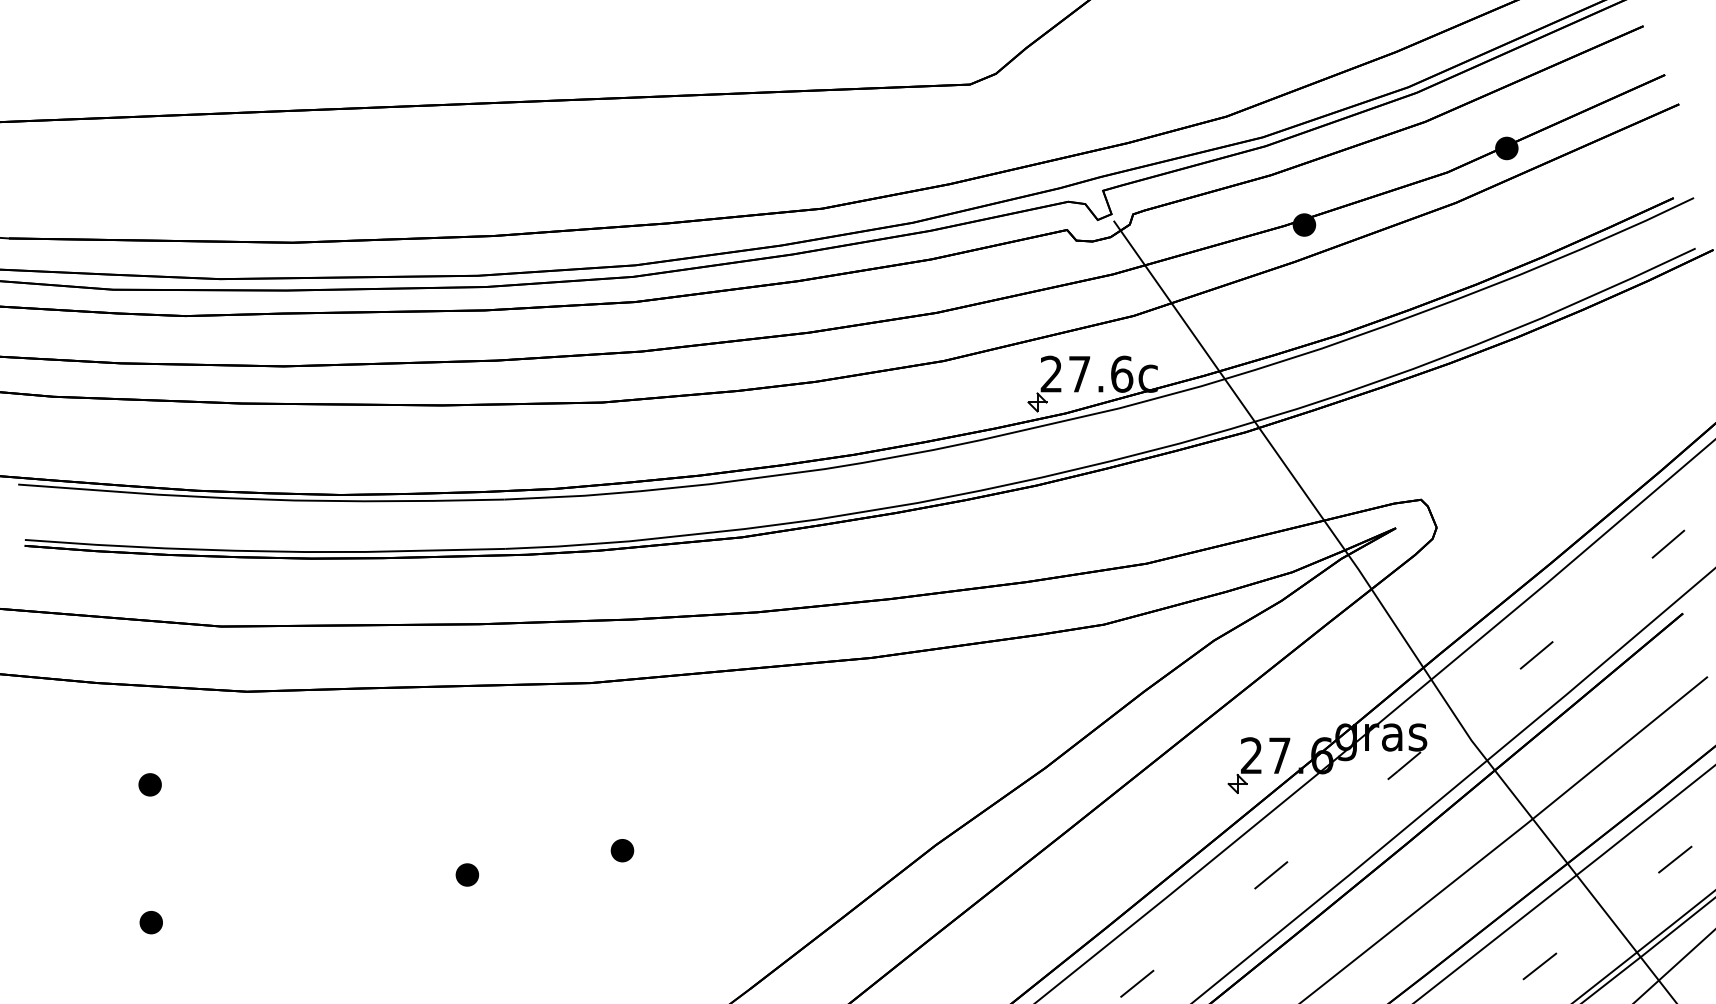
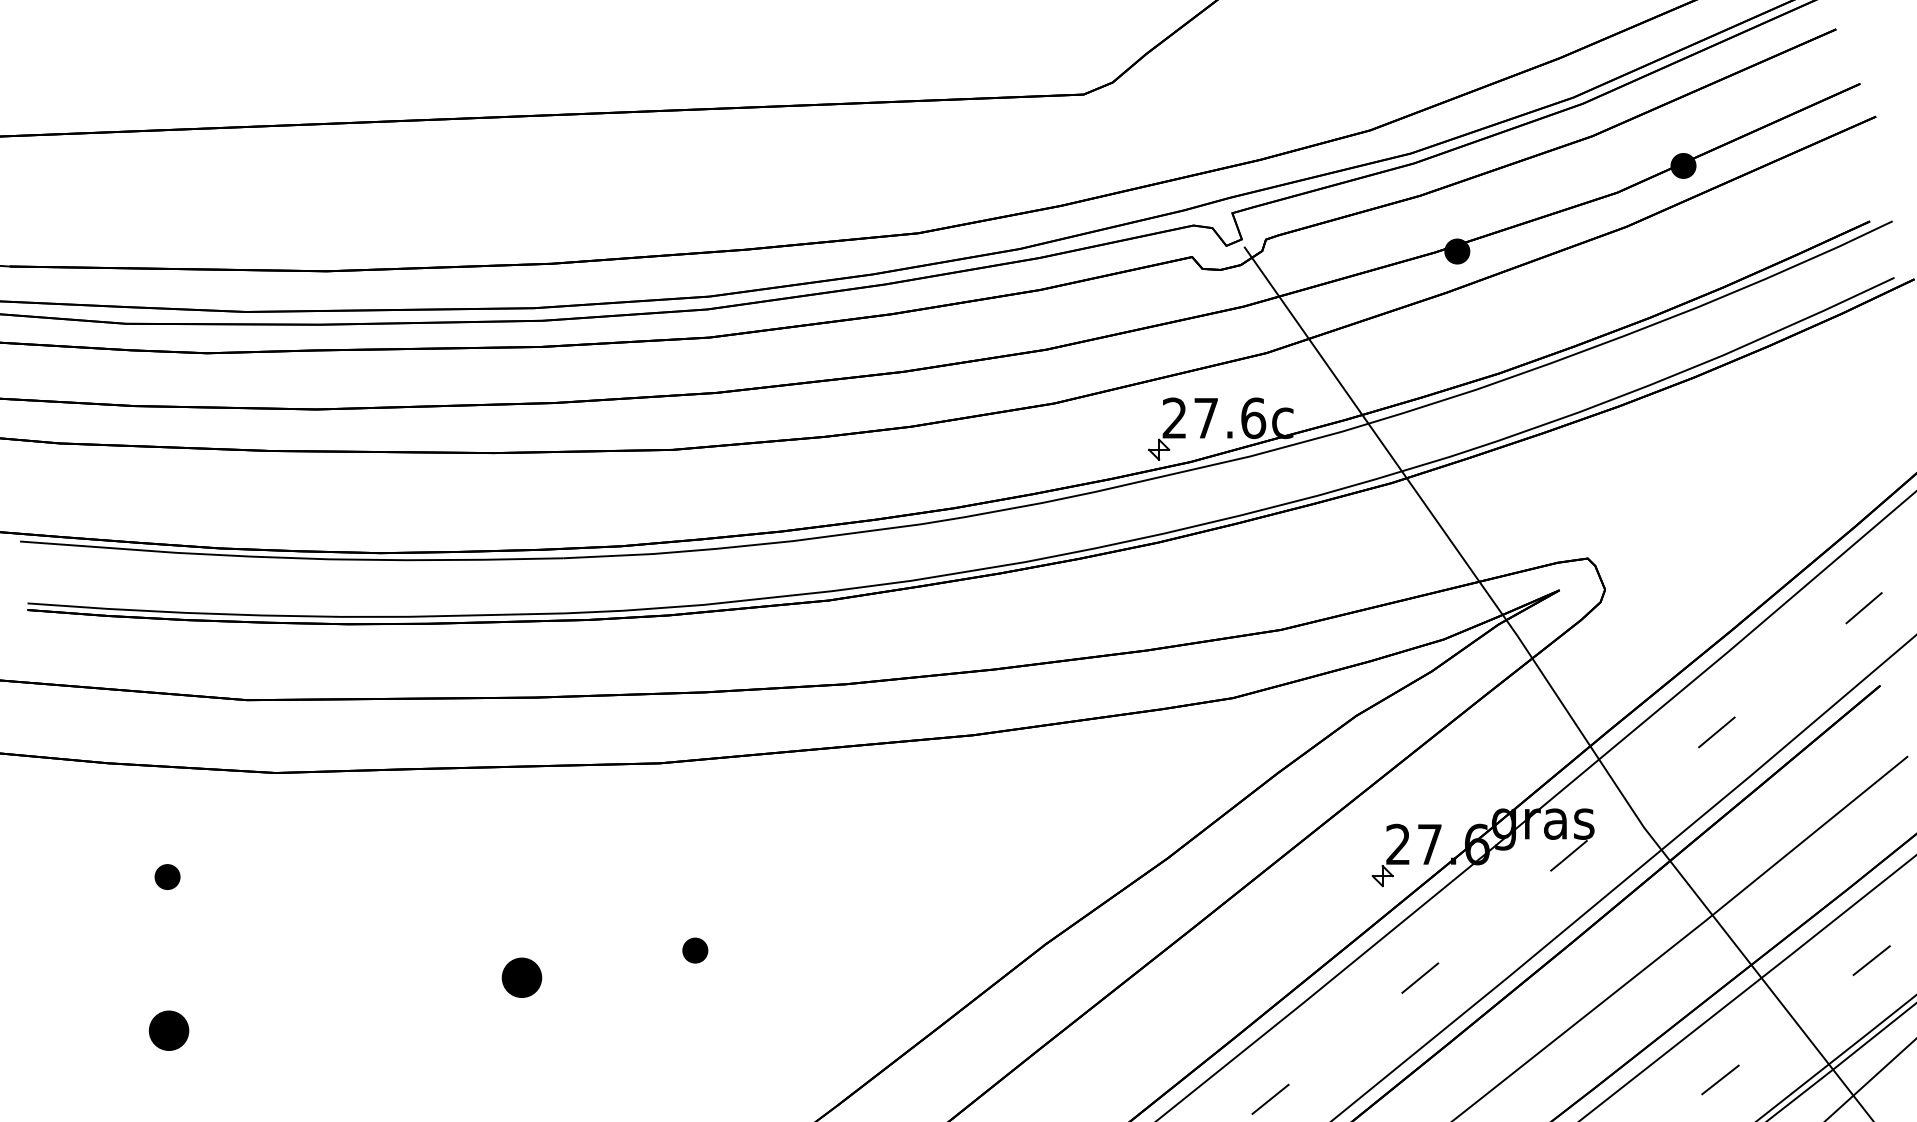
part: (467, 874) -> (522, 977), size x1.6
part: (150, 922) -> (167, 1030), size x1.6

